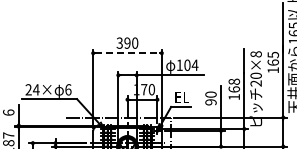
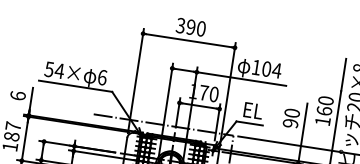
line: (128, 53) -> (190, 41), dashed -> solid
text: (234, 81) -> (326, 100), 168 -> 160
text: (28, 89) -> (49, 68), 24× -> 54×

